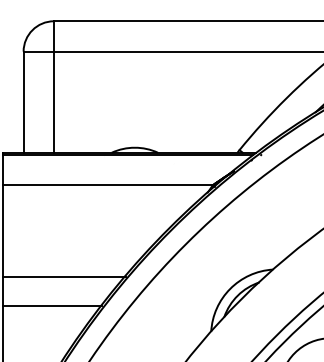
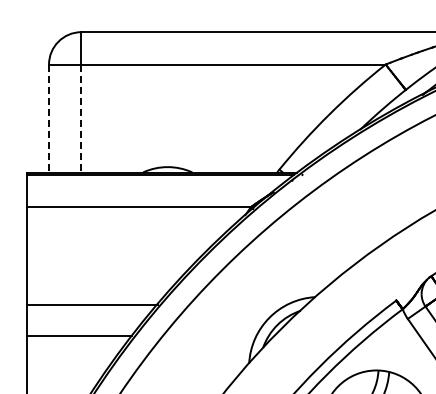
line: (24, 102) -> (49, 118), solid -> dashed
line: (54, 102) -> (81, 118), solid -> dashed

